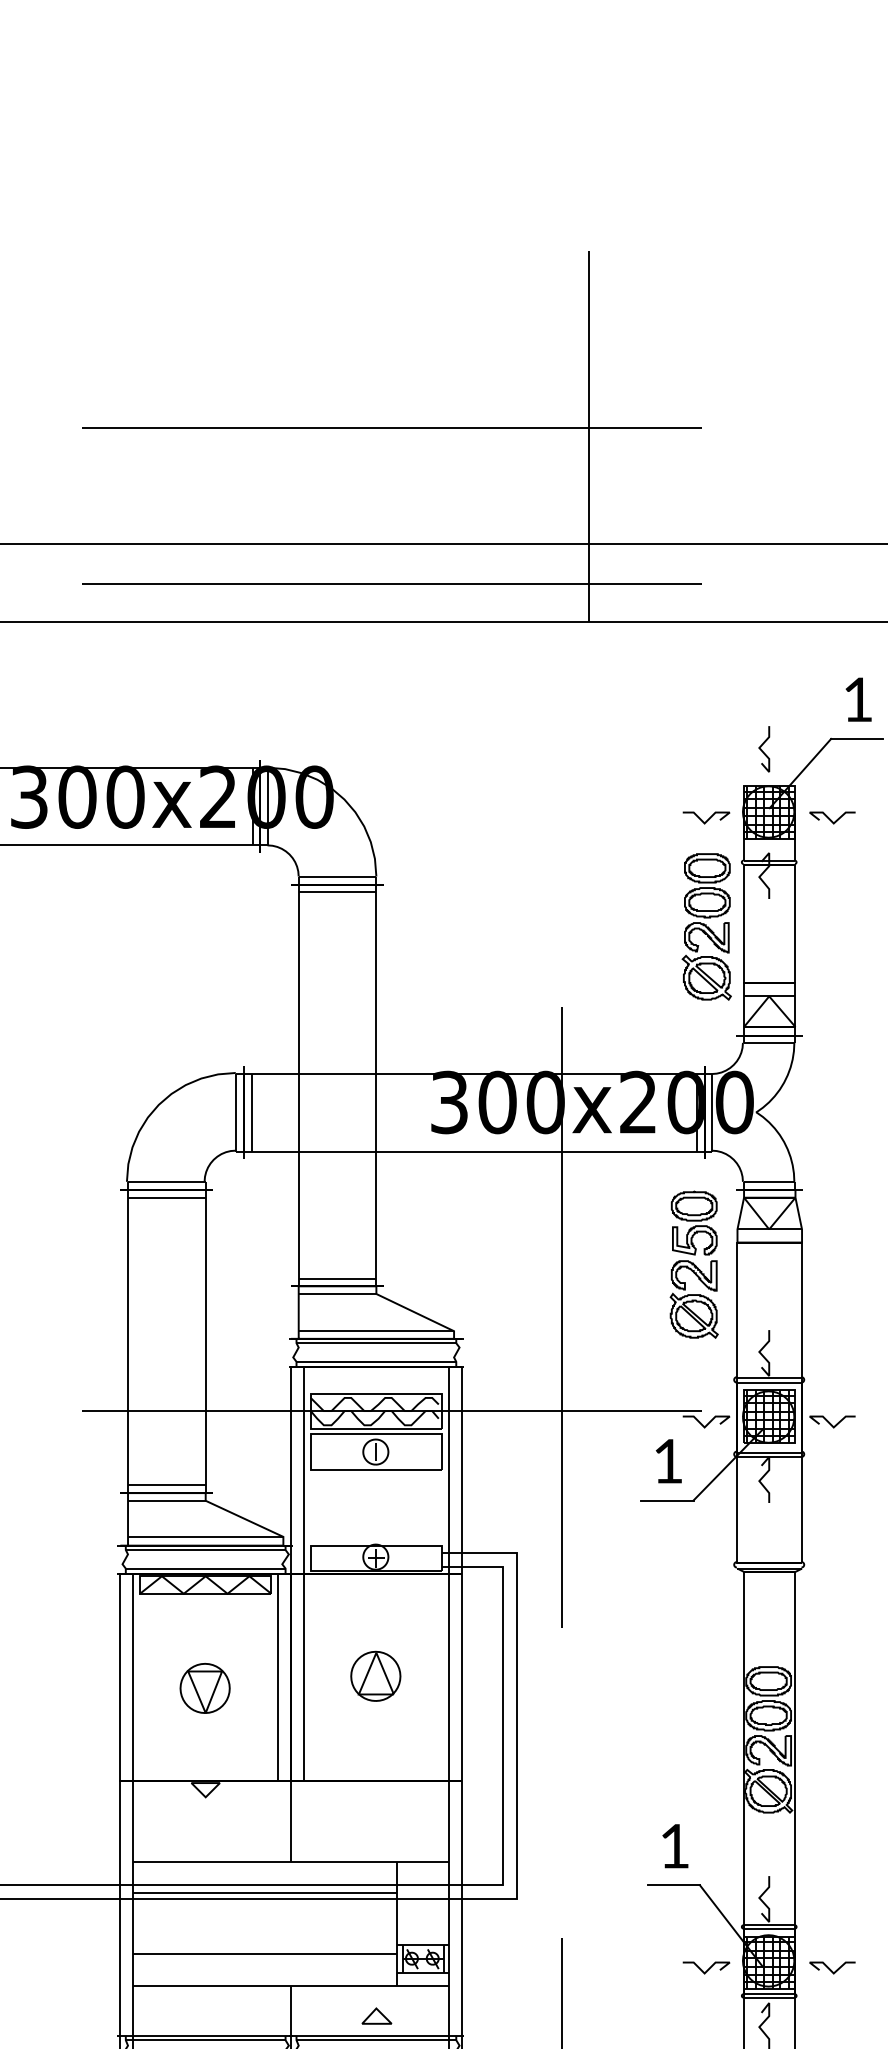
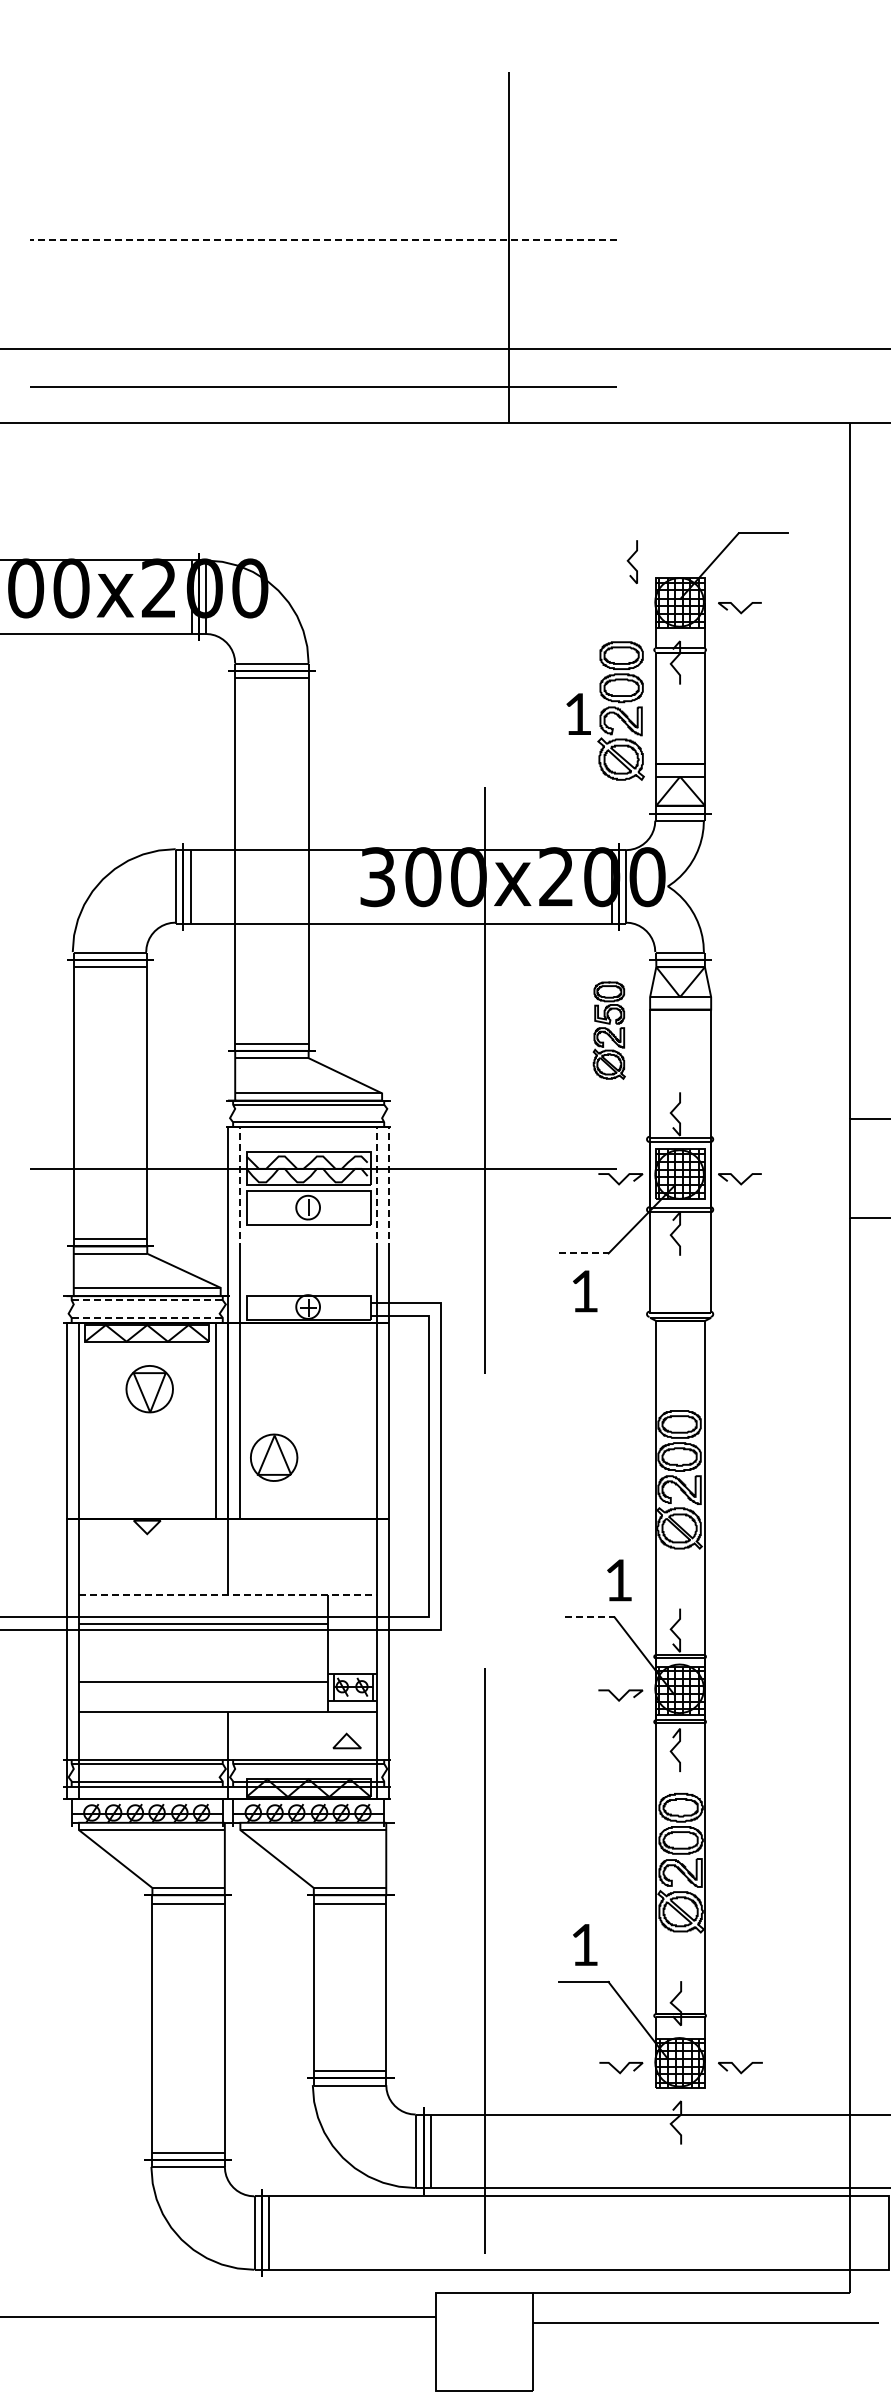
line: (392, 428) -> (323, 239), solid -> dashed
text: (858, 698) -> (578, 713), moved
curve: (762, 749) -> (630, 562), moved
curve: (707, 819) -> (621, 609), removed
part: (694, 1264) -> (609, 1030), size x0.7
line: (304, 1431) -> (240, 1188), solid -> dashed
line: (448, 1431) -> (376, 1188), solid -> dashed
line: (461, 1431) -> (389, 1188), solid -> dashed
text: (669, 1461) -> (585, 1291), moved
line: (667, 1500) -> (583, 1253), solid -> dashed
line: (205, 1550) -> (147, 1300), solid -> dashed
line: (205, 1568) -> (147, 1317), solid -> dashed
part: (376, 1676) -> (274, 1457), moved
part: (204, 1688) -> (149, 1389), moved
text: (675, 1846) -> (619, 1580), moved
line: (290, 1862) -> (227, 1595), solid -> dashed
line: (674, 1885) -> (590, 1617), solid -> dashed
curve: (830, 1969) -> (738, 1696), removed
part: (376, 2015) -> (346, 1740), moved

